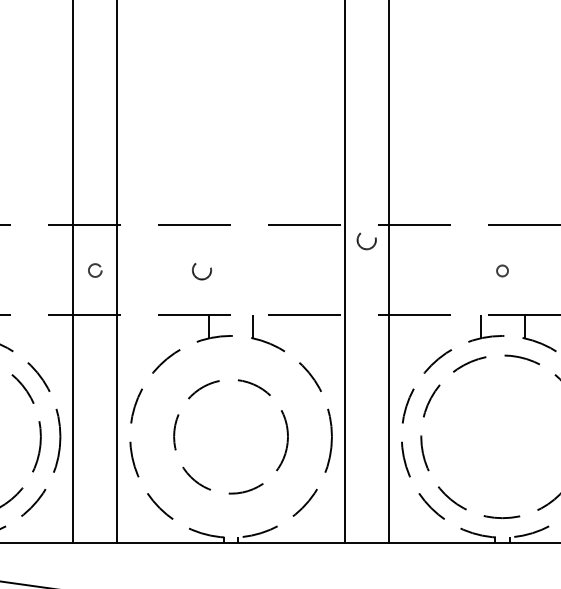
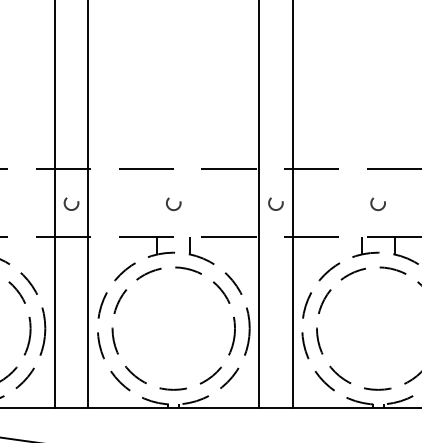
circle: (366, 241) -> (275, 204), moved
circle: (95, 271) -> (71, 204), size x1.43
circle: (202, 271) -> (174, 204), moved
circle: (502, 271) -> (378, 204), size x1.67
circle: (230, 436) -> (173, 328), size x1.43

